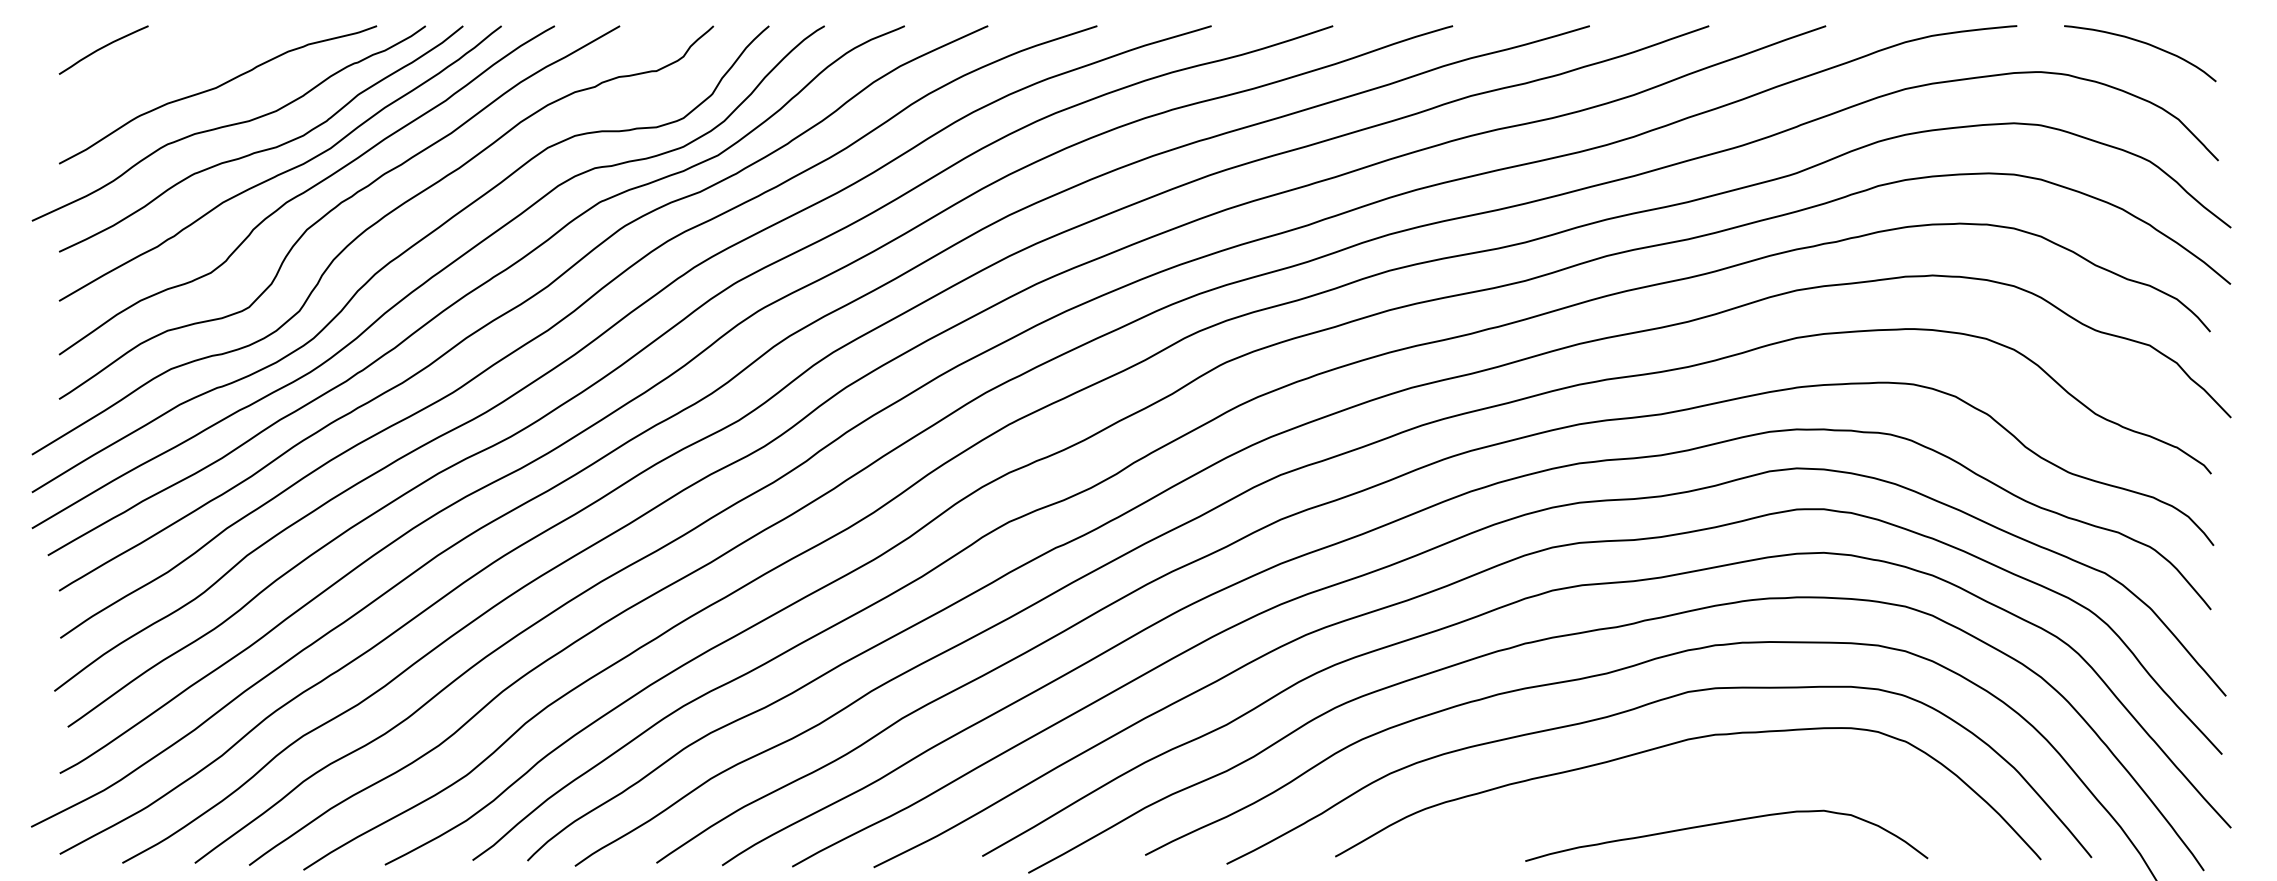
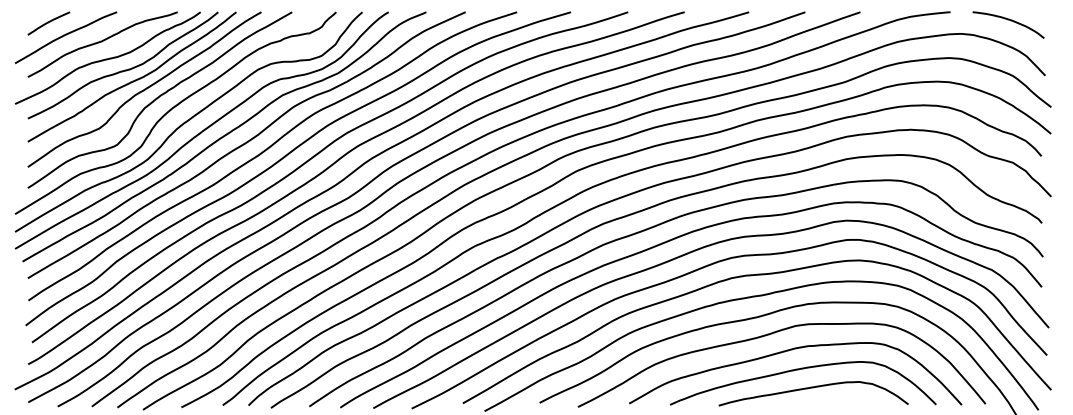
curve: (136, 77) -> (64, 36), added
curve: (1694, 786) -> (798, 370), added

